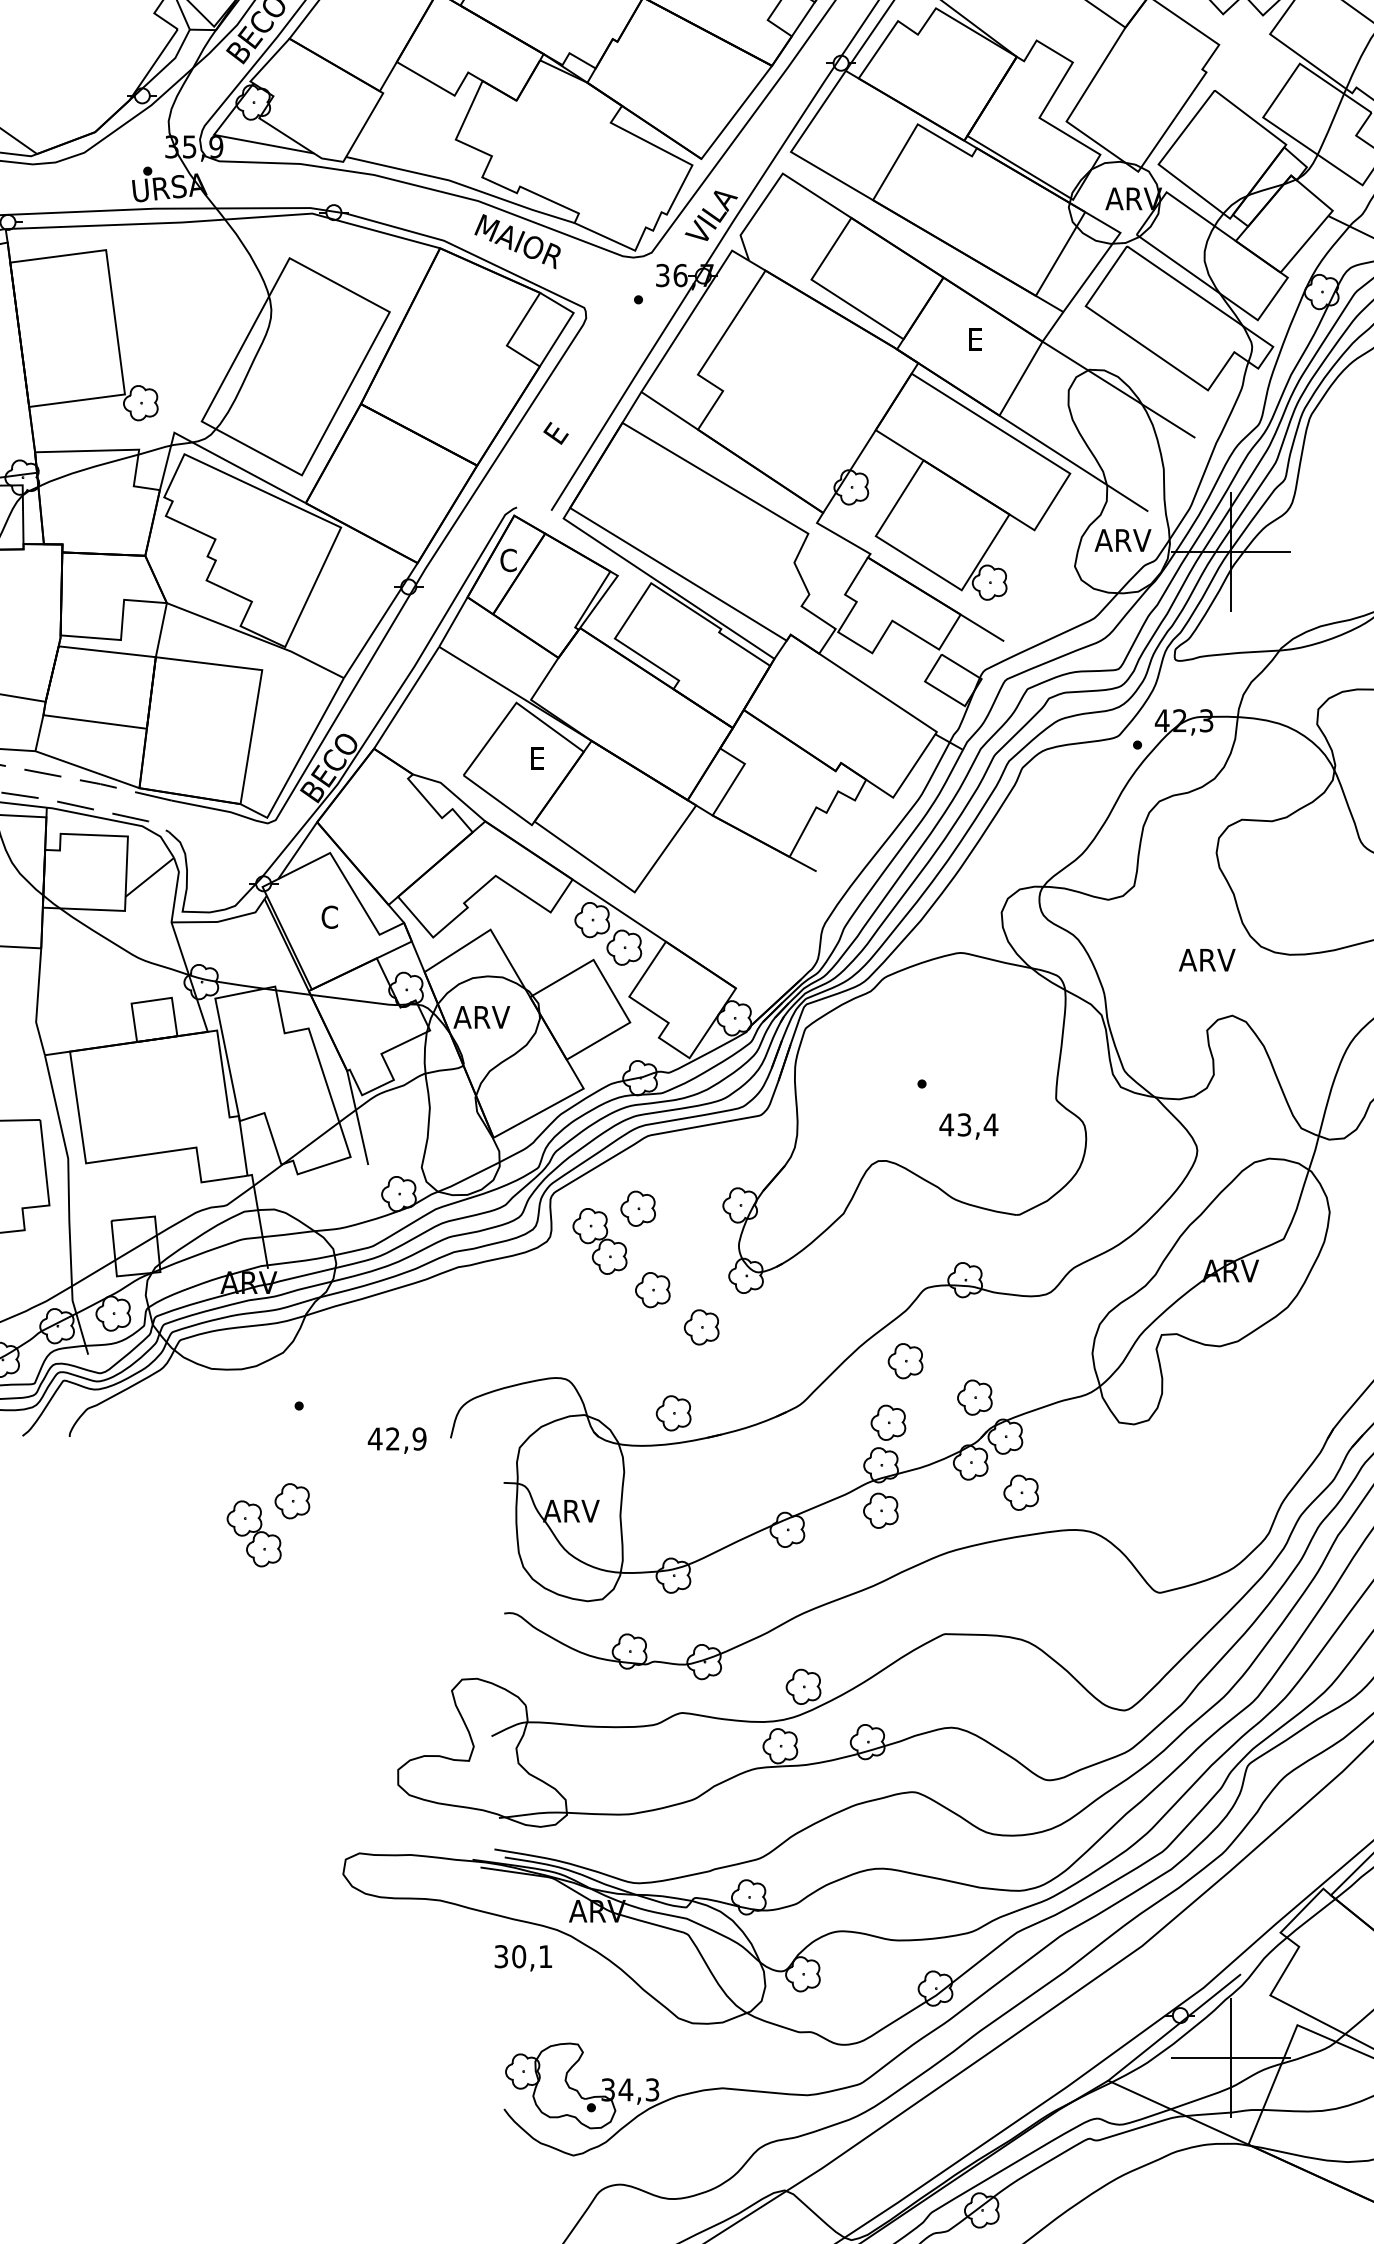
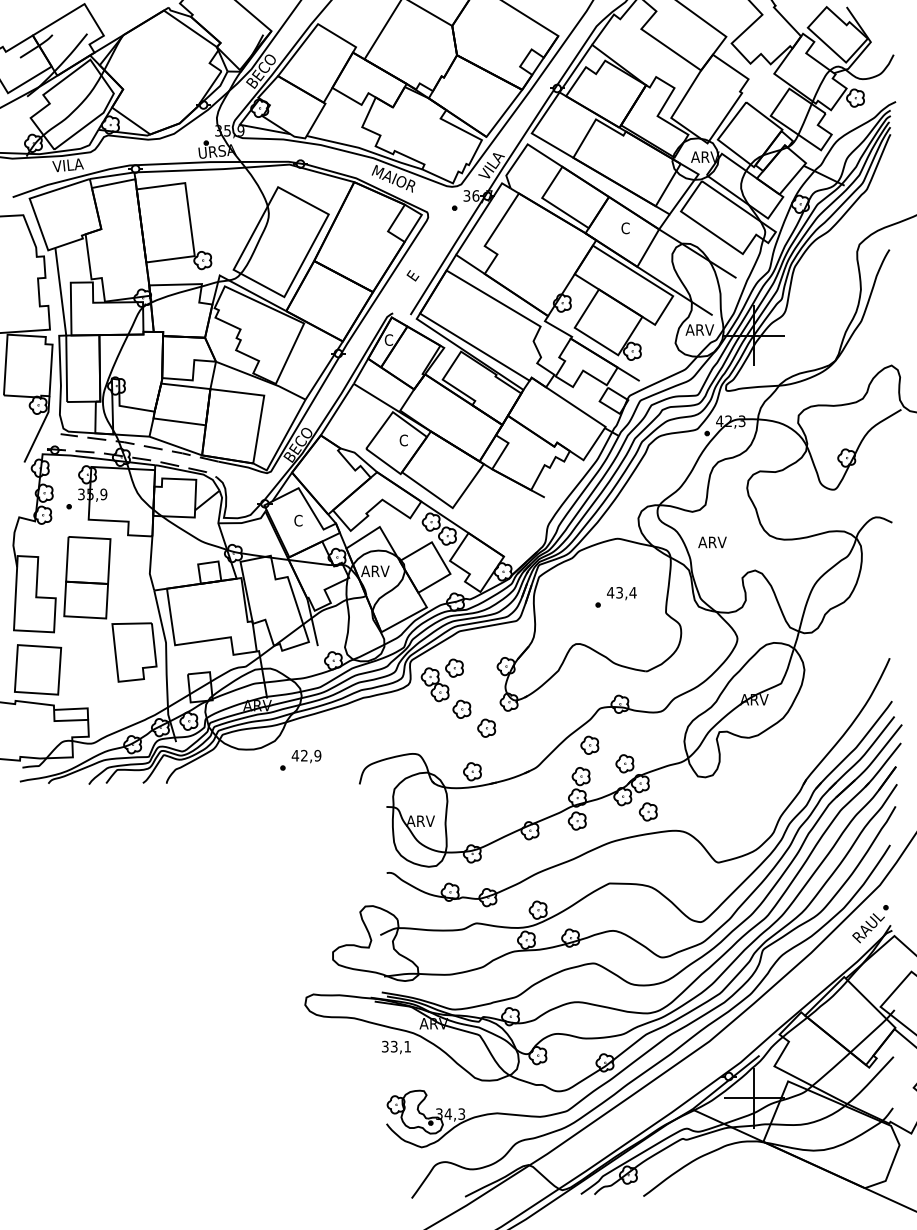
text: (976, 339) -> (625, 228), E -> C
text: (537, 758) -> (403, 440), E -> C
text: (1207, 960) -> (712, 542), moved
text: (968, 1126) -> (621, 593), moved
text: (397, 1440) -> (306, 756), moved
part: (266, 1525) -> (266, 828), removed
text: (517, 1956) -> (393, 1046), 30,1 -> 33,1

